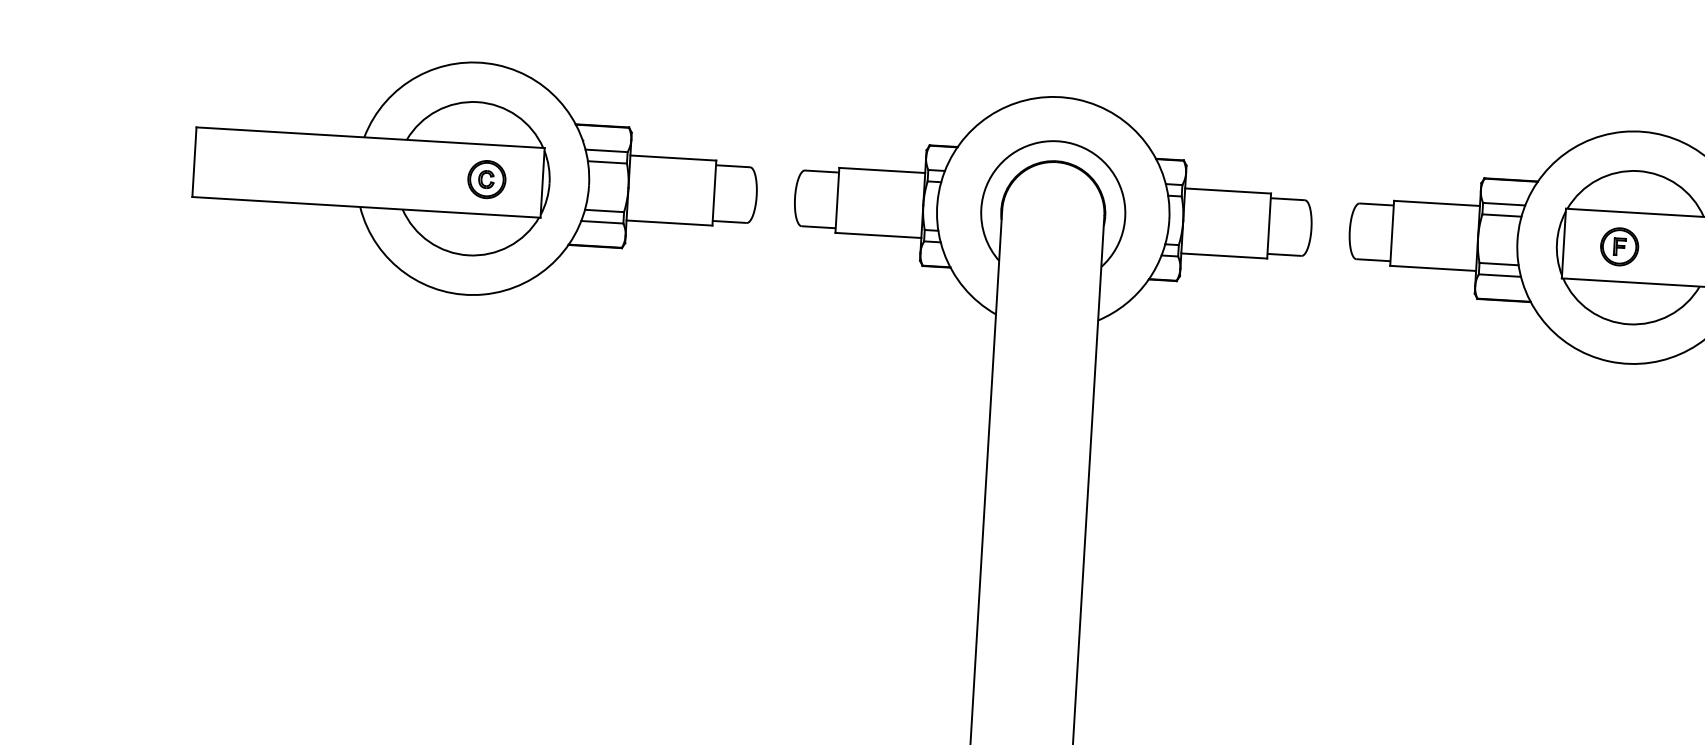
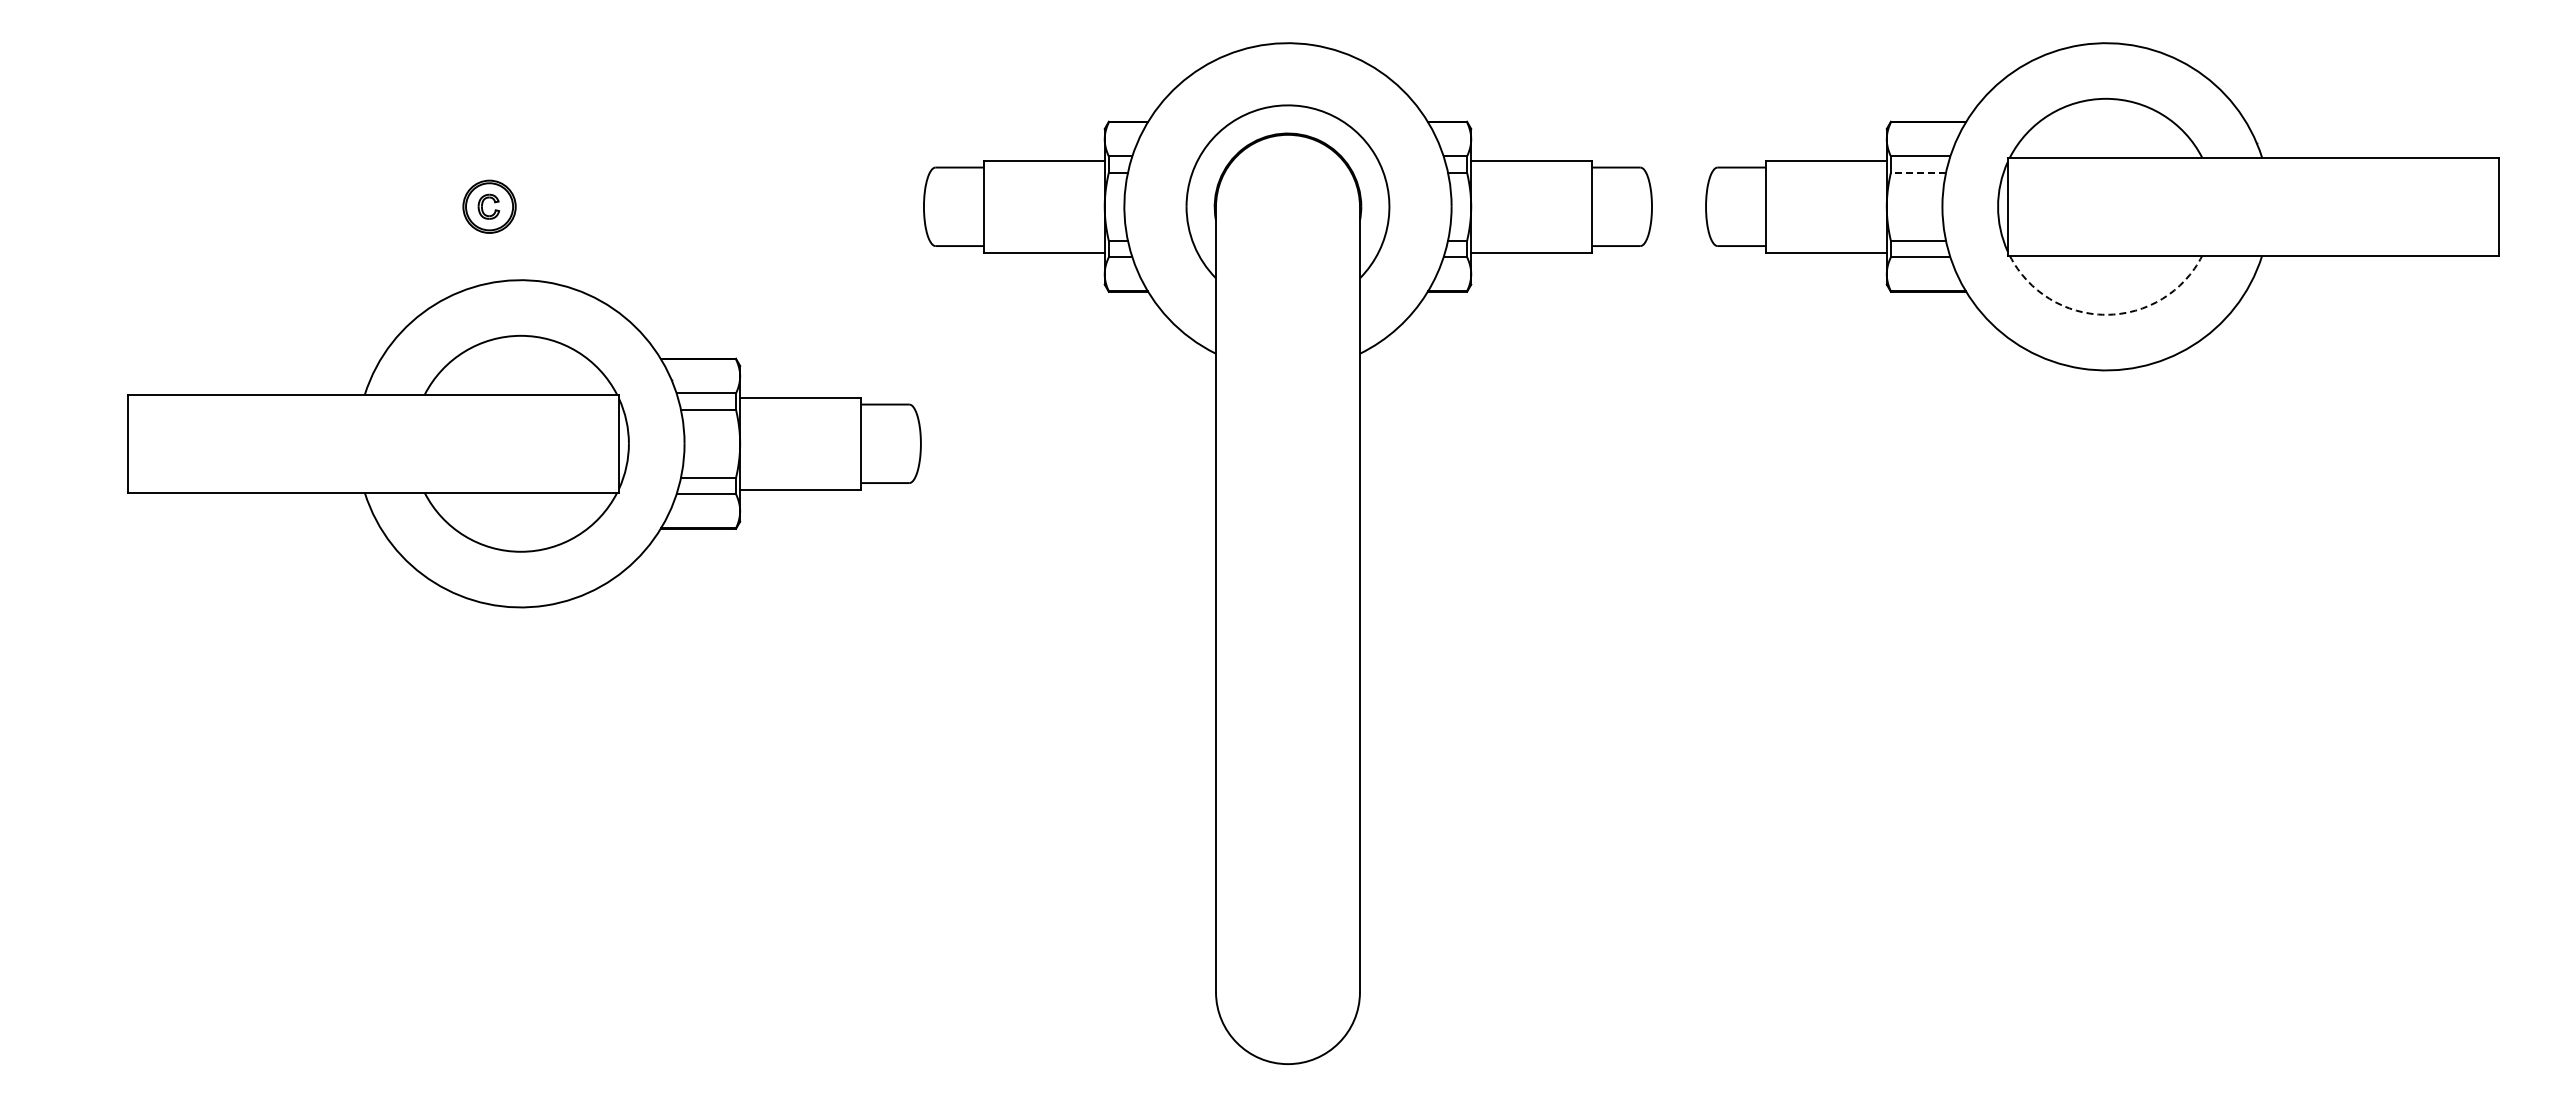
part: (475, 178) -> (524, 443), moved
line: (1501, 215) -> (1918, 172), solid -> dashed
part: (1619, 246) -> (2086, 206), removed
arc: (1629, 324) -> (2106, 314), solid -> dashed

